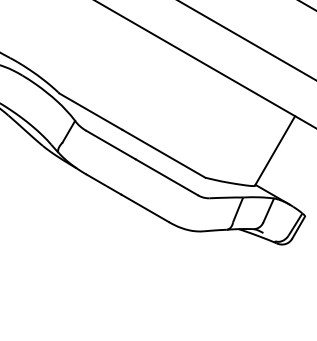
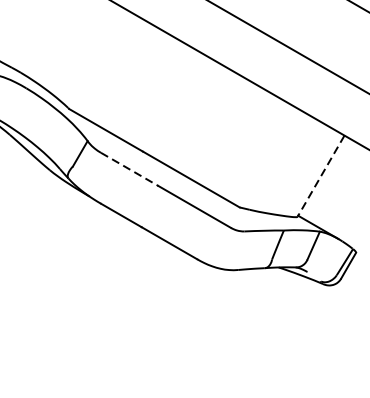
line: (111, 145) -> (130, 169), solid -> dashed
line: (274, 151) -> (320, 176), solid -> dashed

